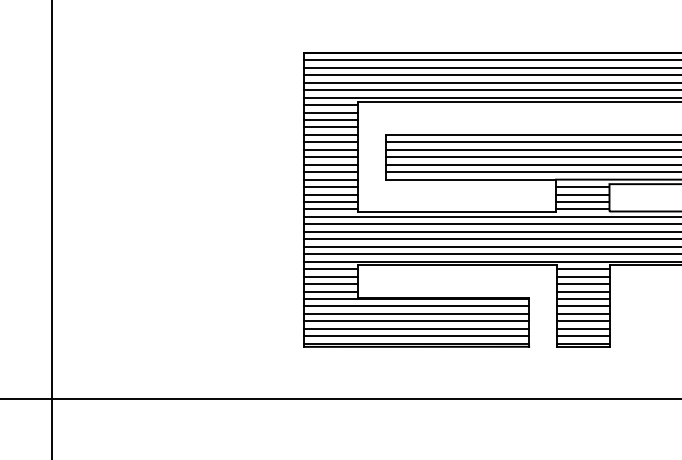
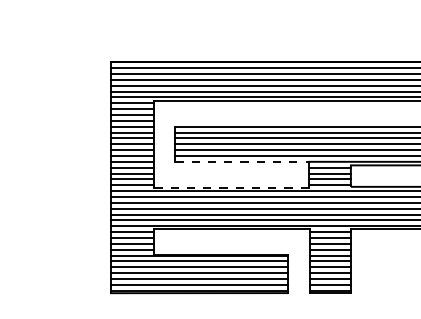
line: (471, 179) -> (242, 161), solid -> dashed
line: (457, 212) -> (231, 187), solid -> dashed

